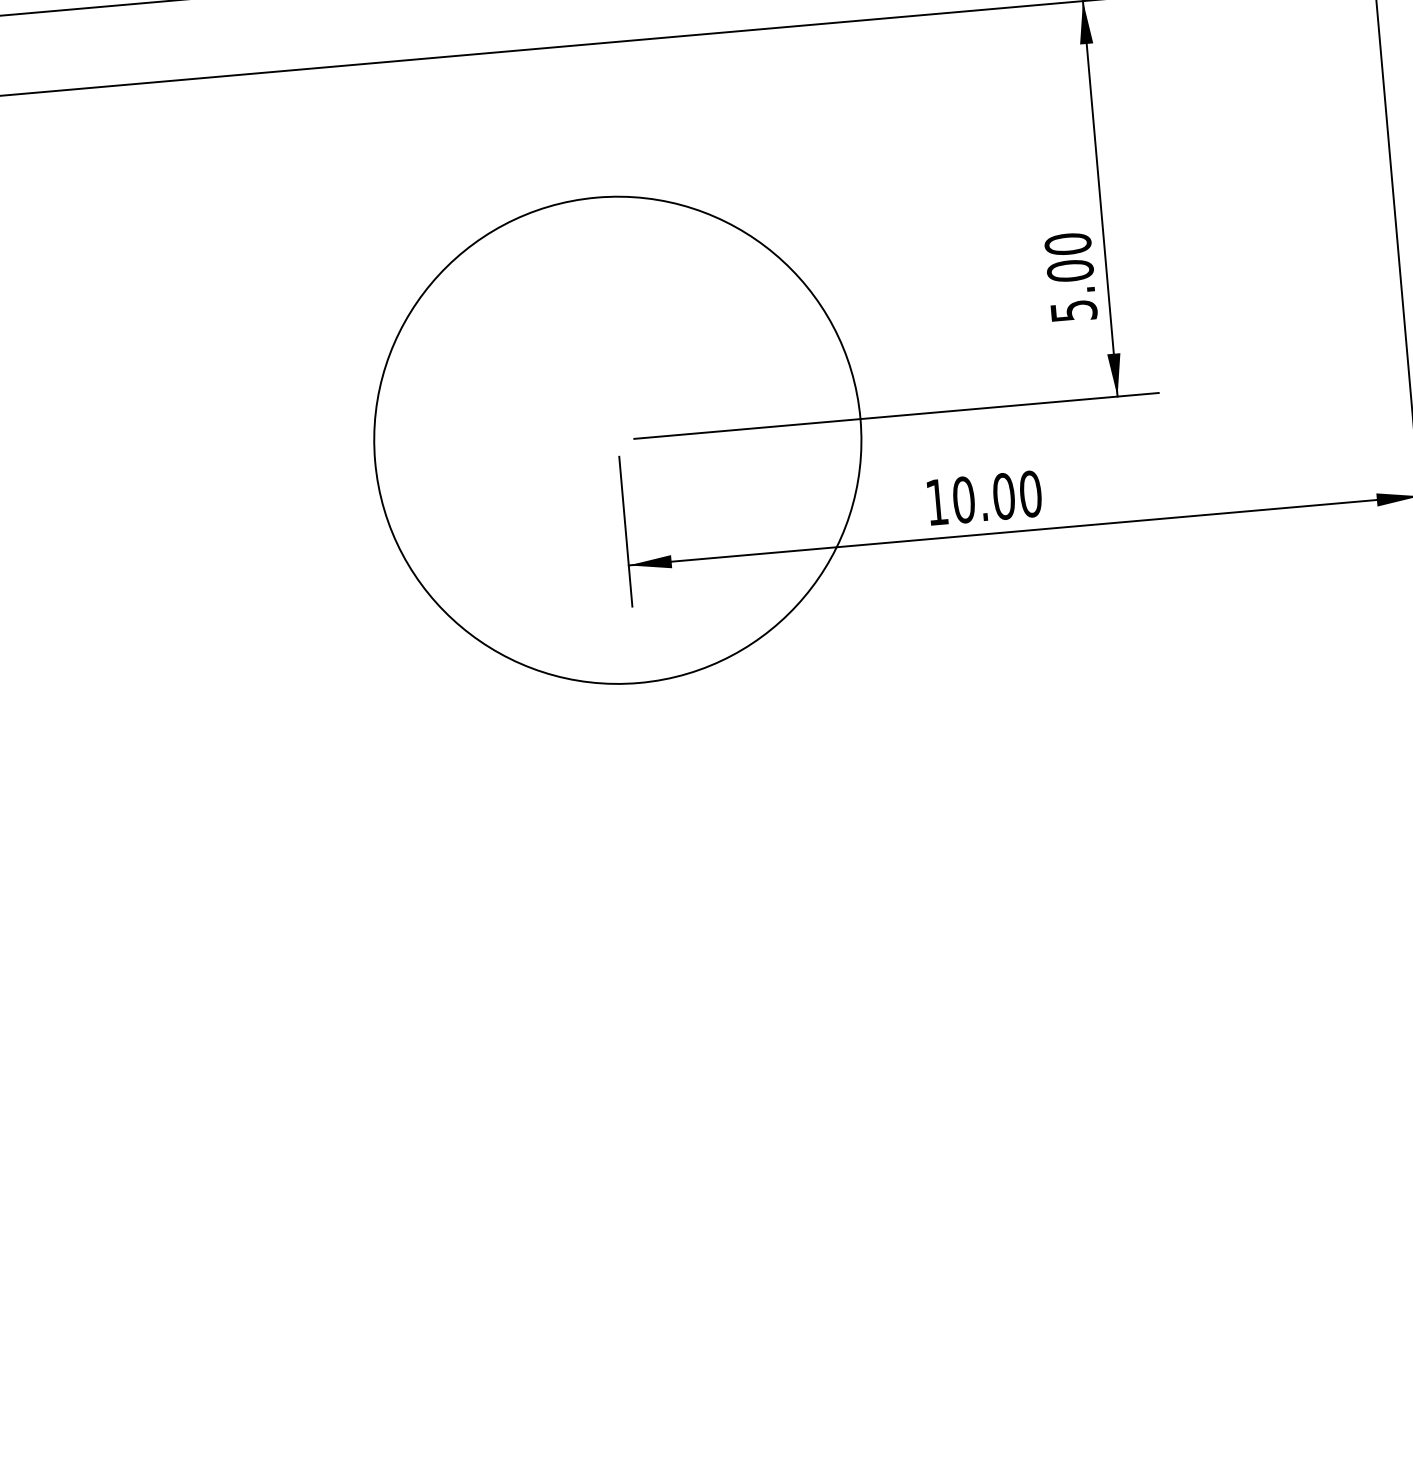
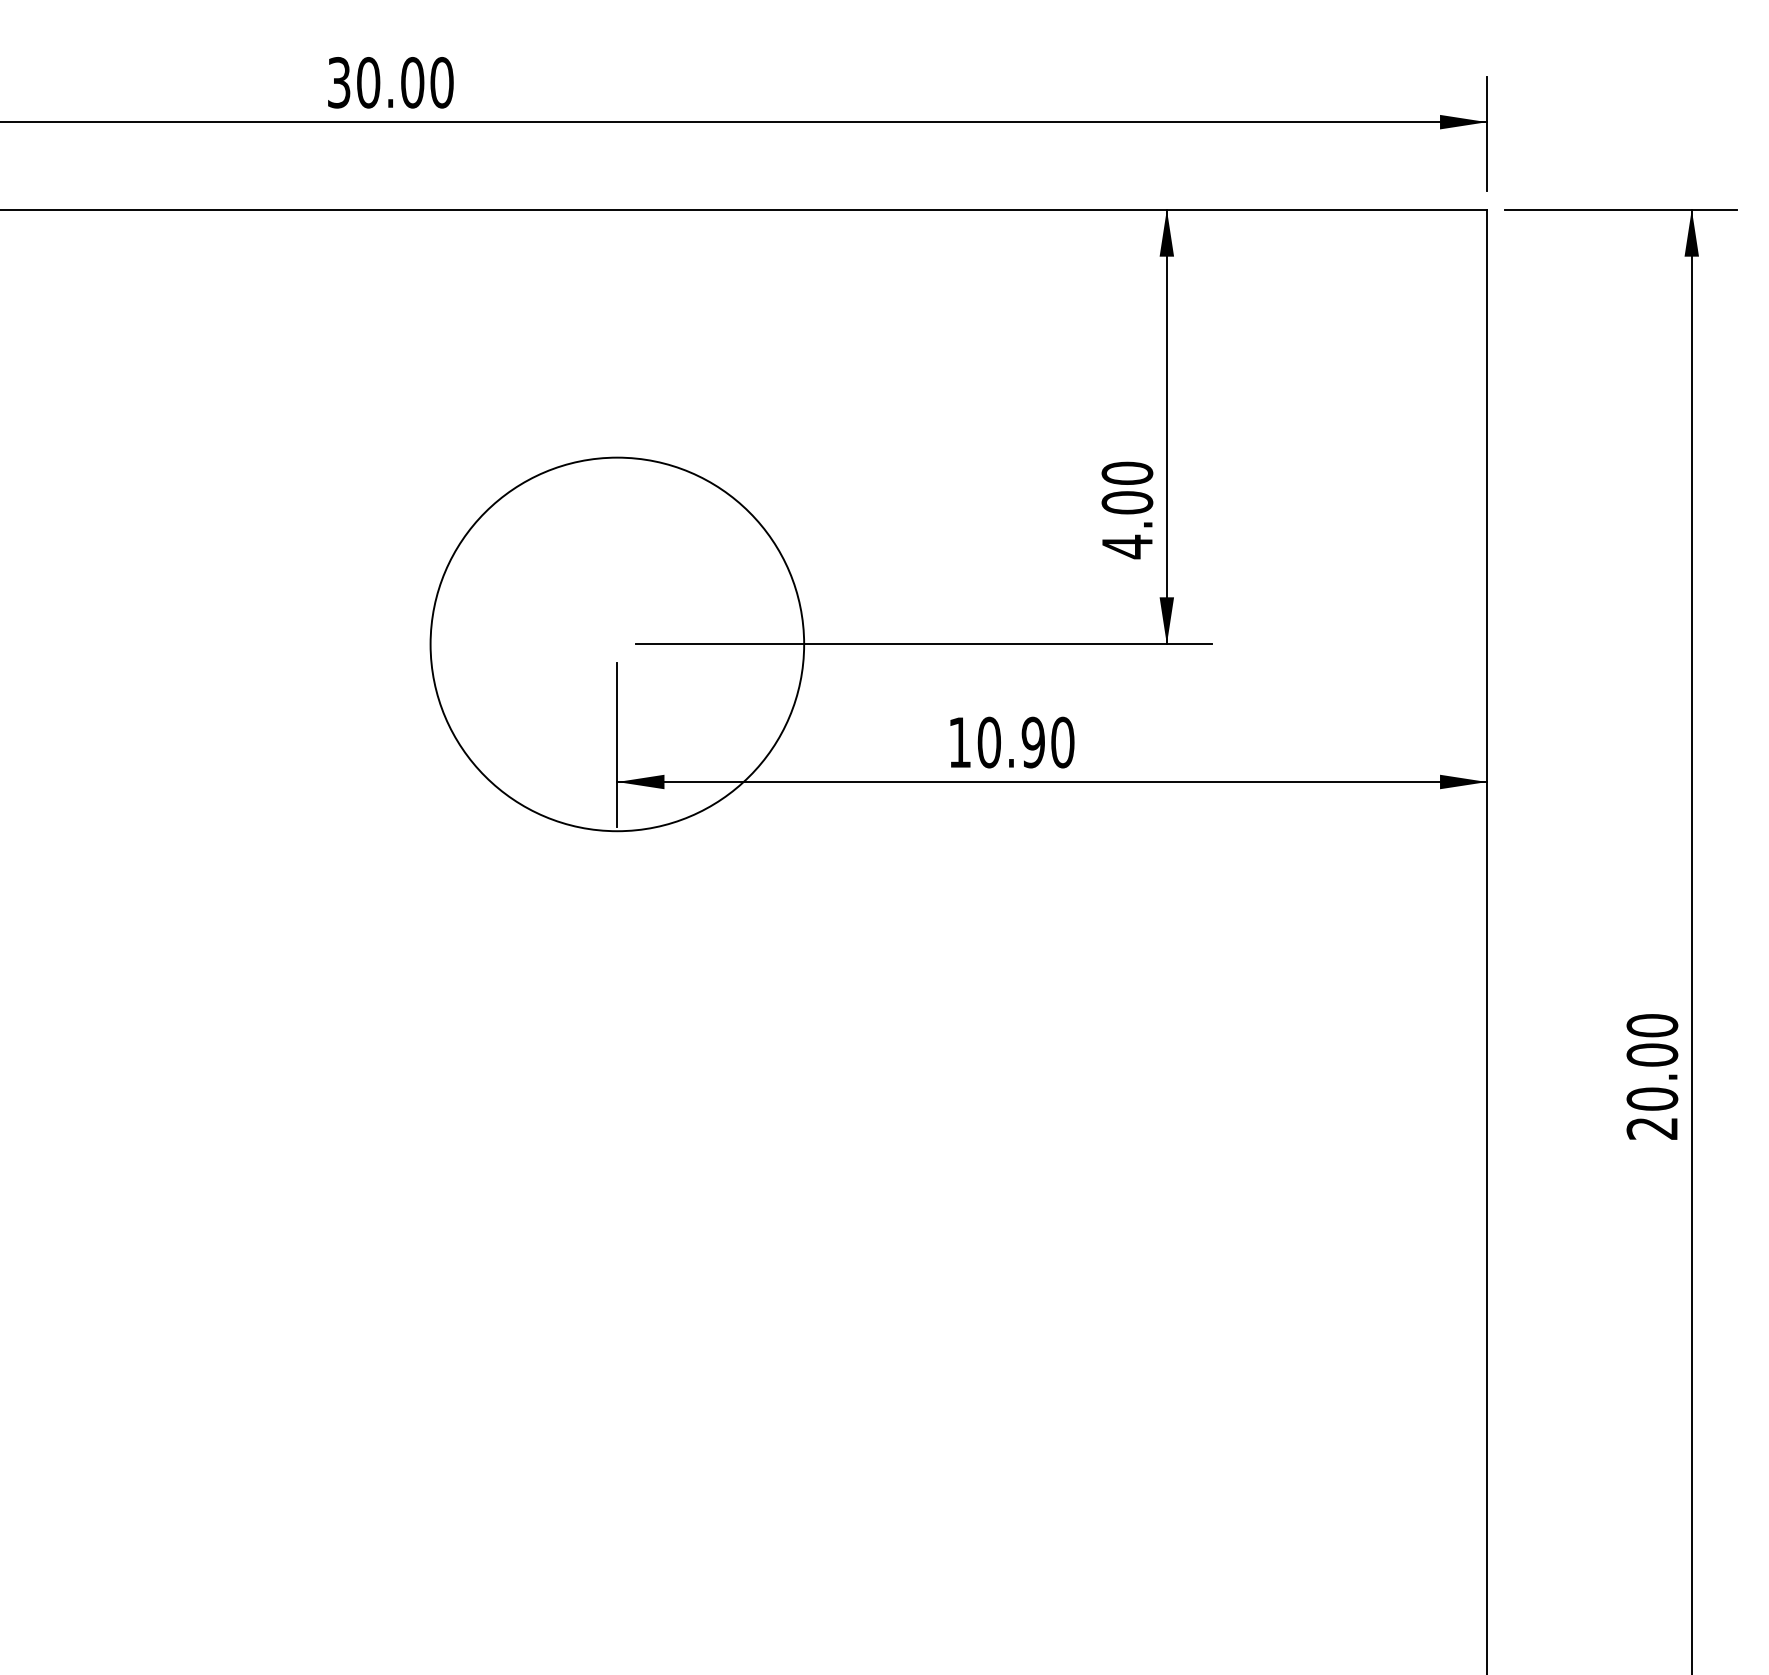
text: (1073, 310) -> (1127, 546), 5.00 -> 4.00
circle: (617, 440) -> (617, 644), size x0.7
text: (1004, 496) -> (1033, 742), 10.00 -> 10.90

